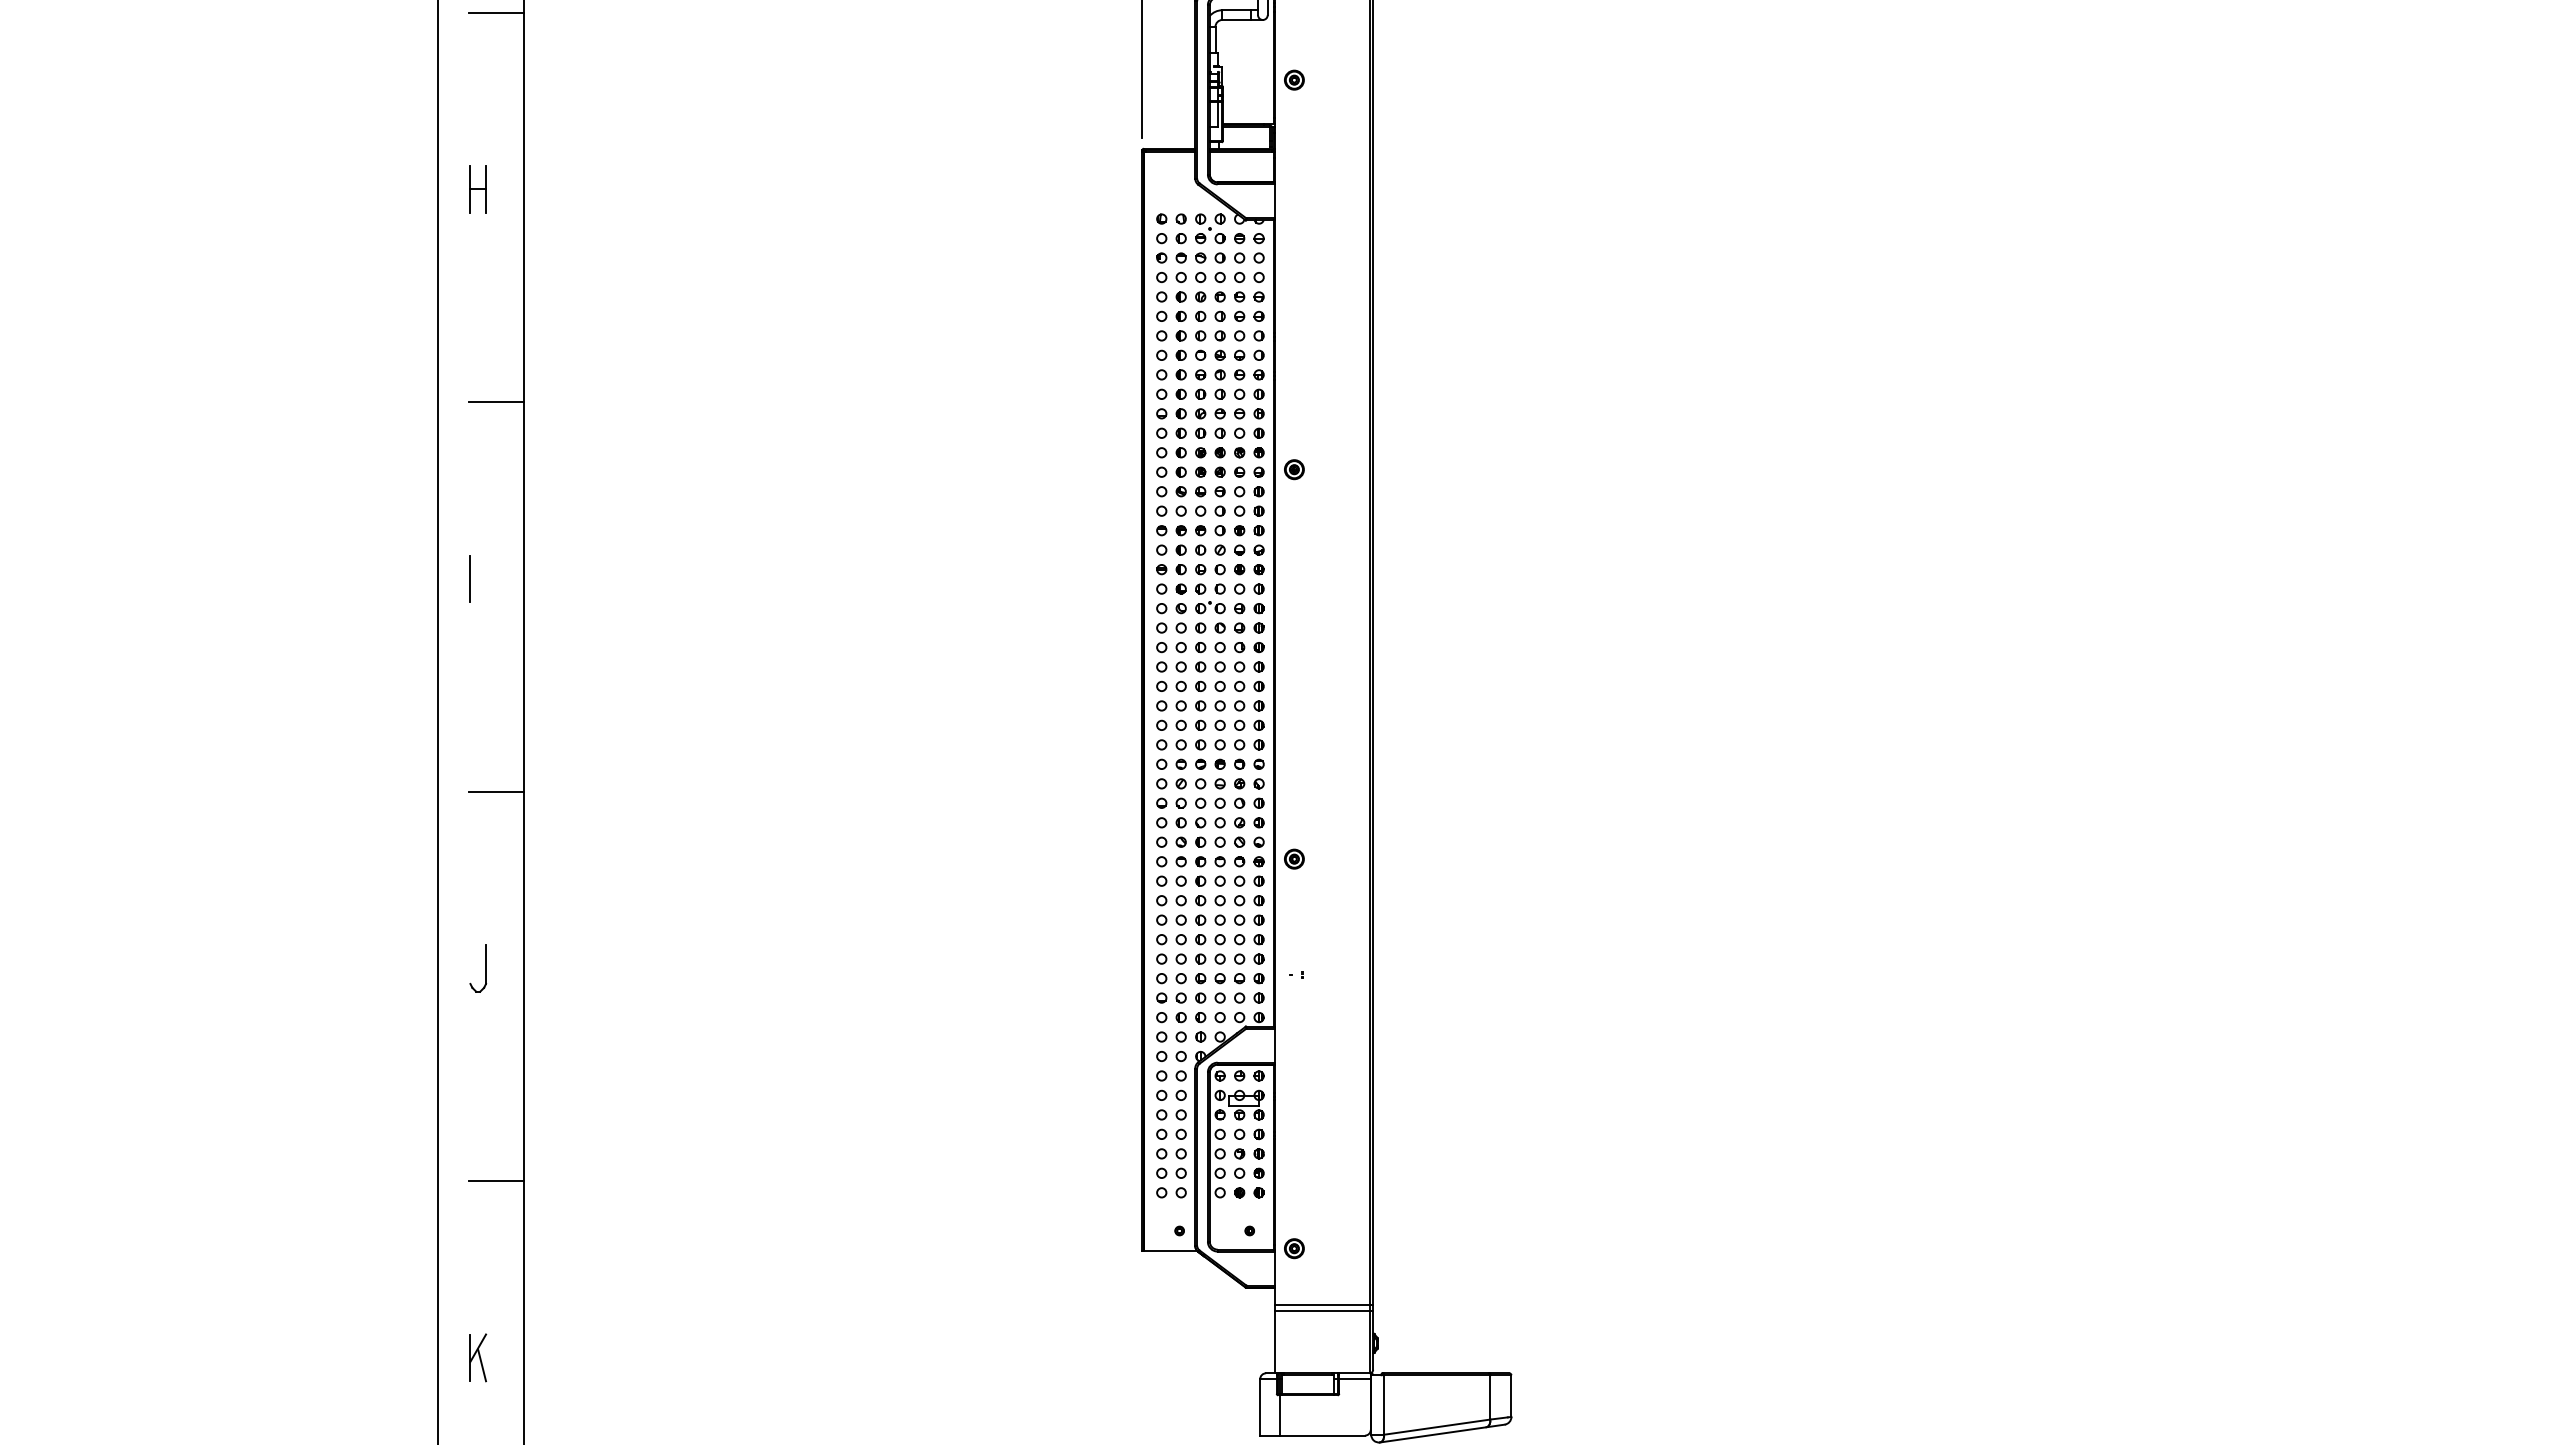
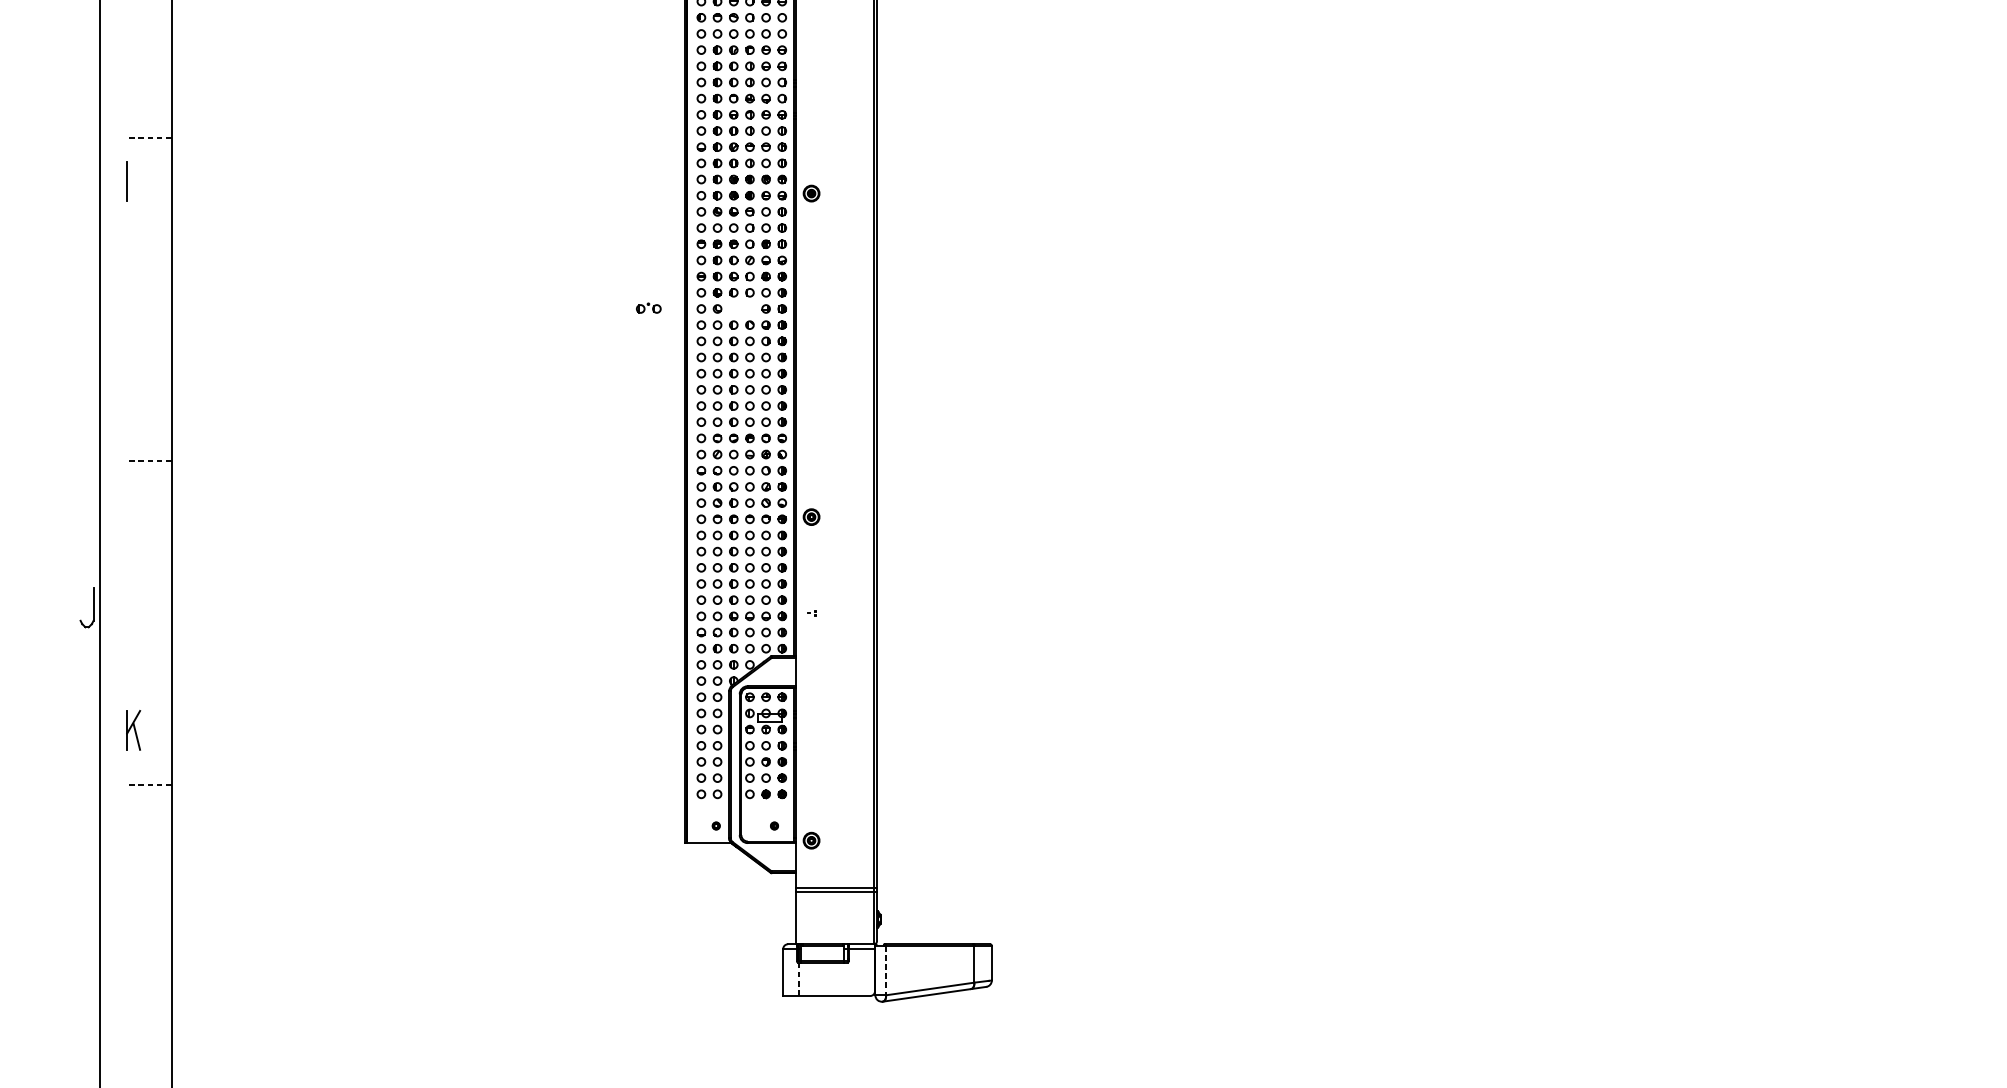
line: (496, 402) -> (148, 137), solid -> dashed
line: (469, 578) -> (126, 180), moved
part: (1210, 607) -> (648, 308), moved
line: (496, 791) -> (148, 460), solid -> dashed
part: (485, 968) -> (93, 607), moved
line: (496, 1181) -> (148, 784), solid -> dashed
part: (478, 1357) -> (133, 730), moved
line: (1384, 1405) -> (886, 970), solid -> dashed
line: (1279, 1415) -> (799, 979), solid -> dashed

